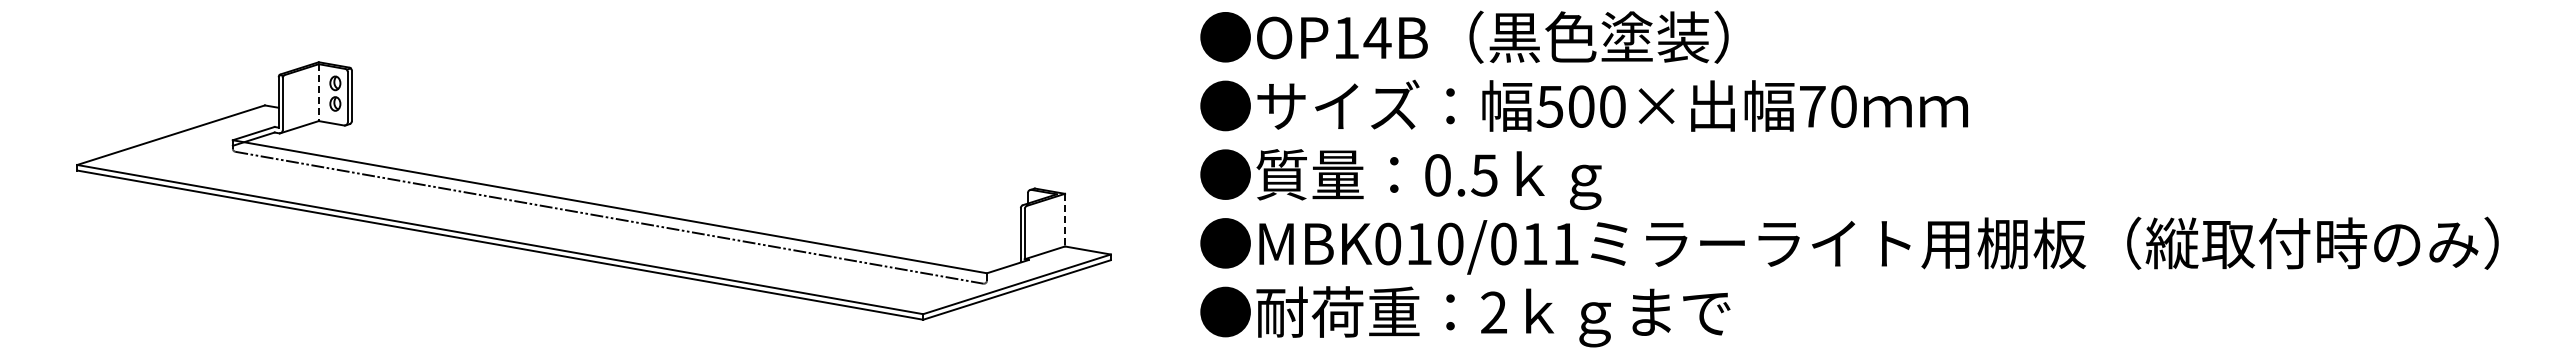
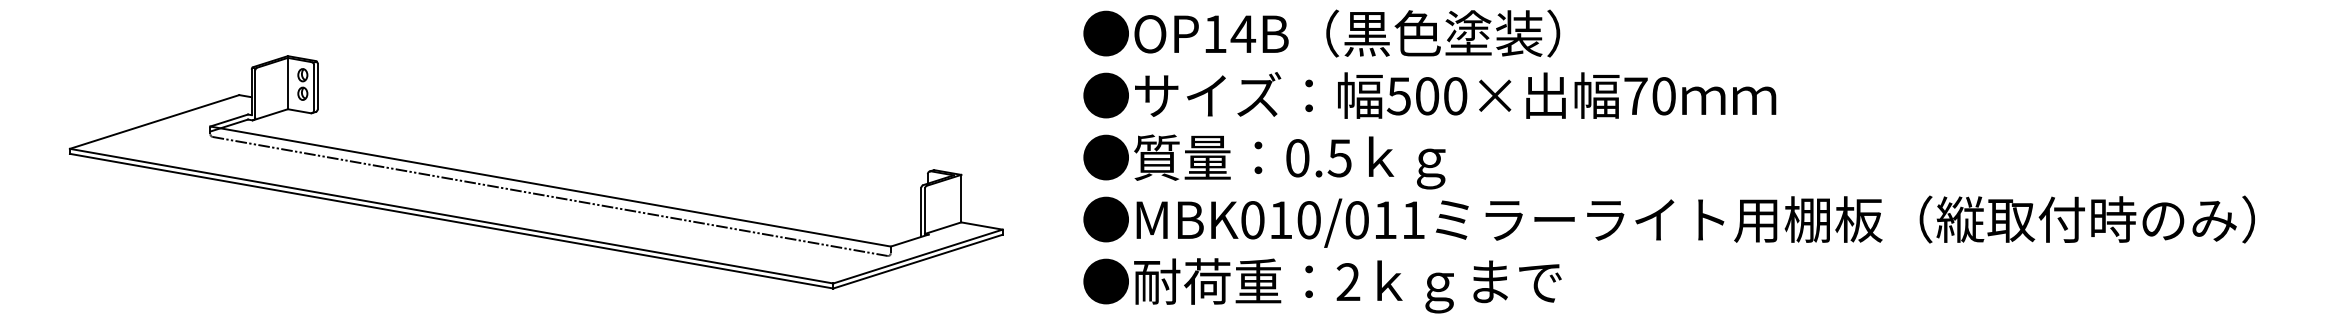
line: (318, 93) -> (287, 84), dashed -> solid
line: (1065, 220) -> (961, 198), dashed -> solid

